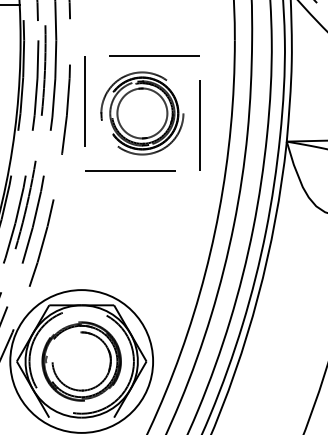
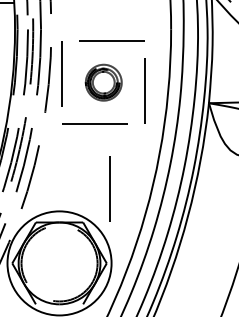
part: (142, 113) -> (103, 82), size x0.6
line: (150, 259) -> (109, 189), added
part: (81, 361) -> (59, 263), removed

